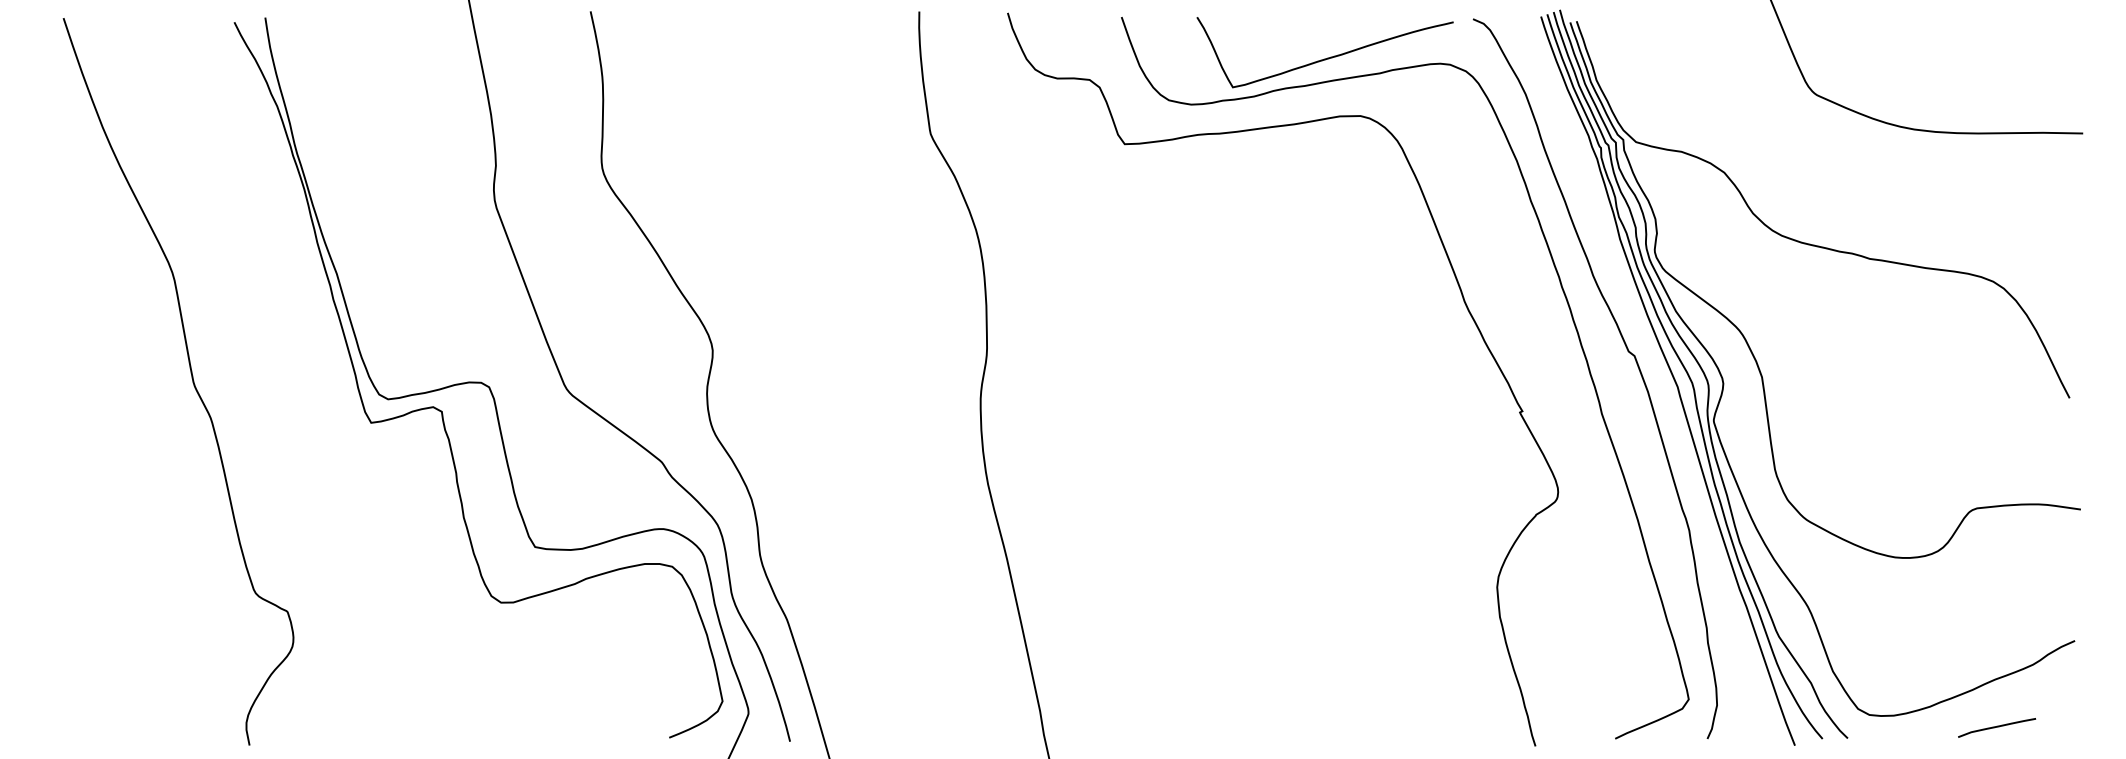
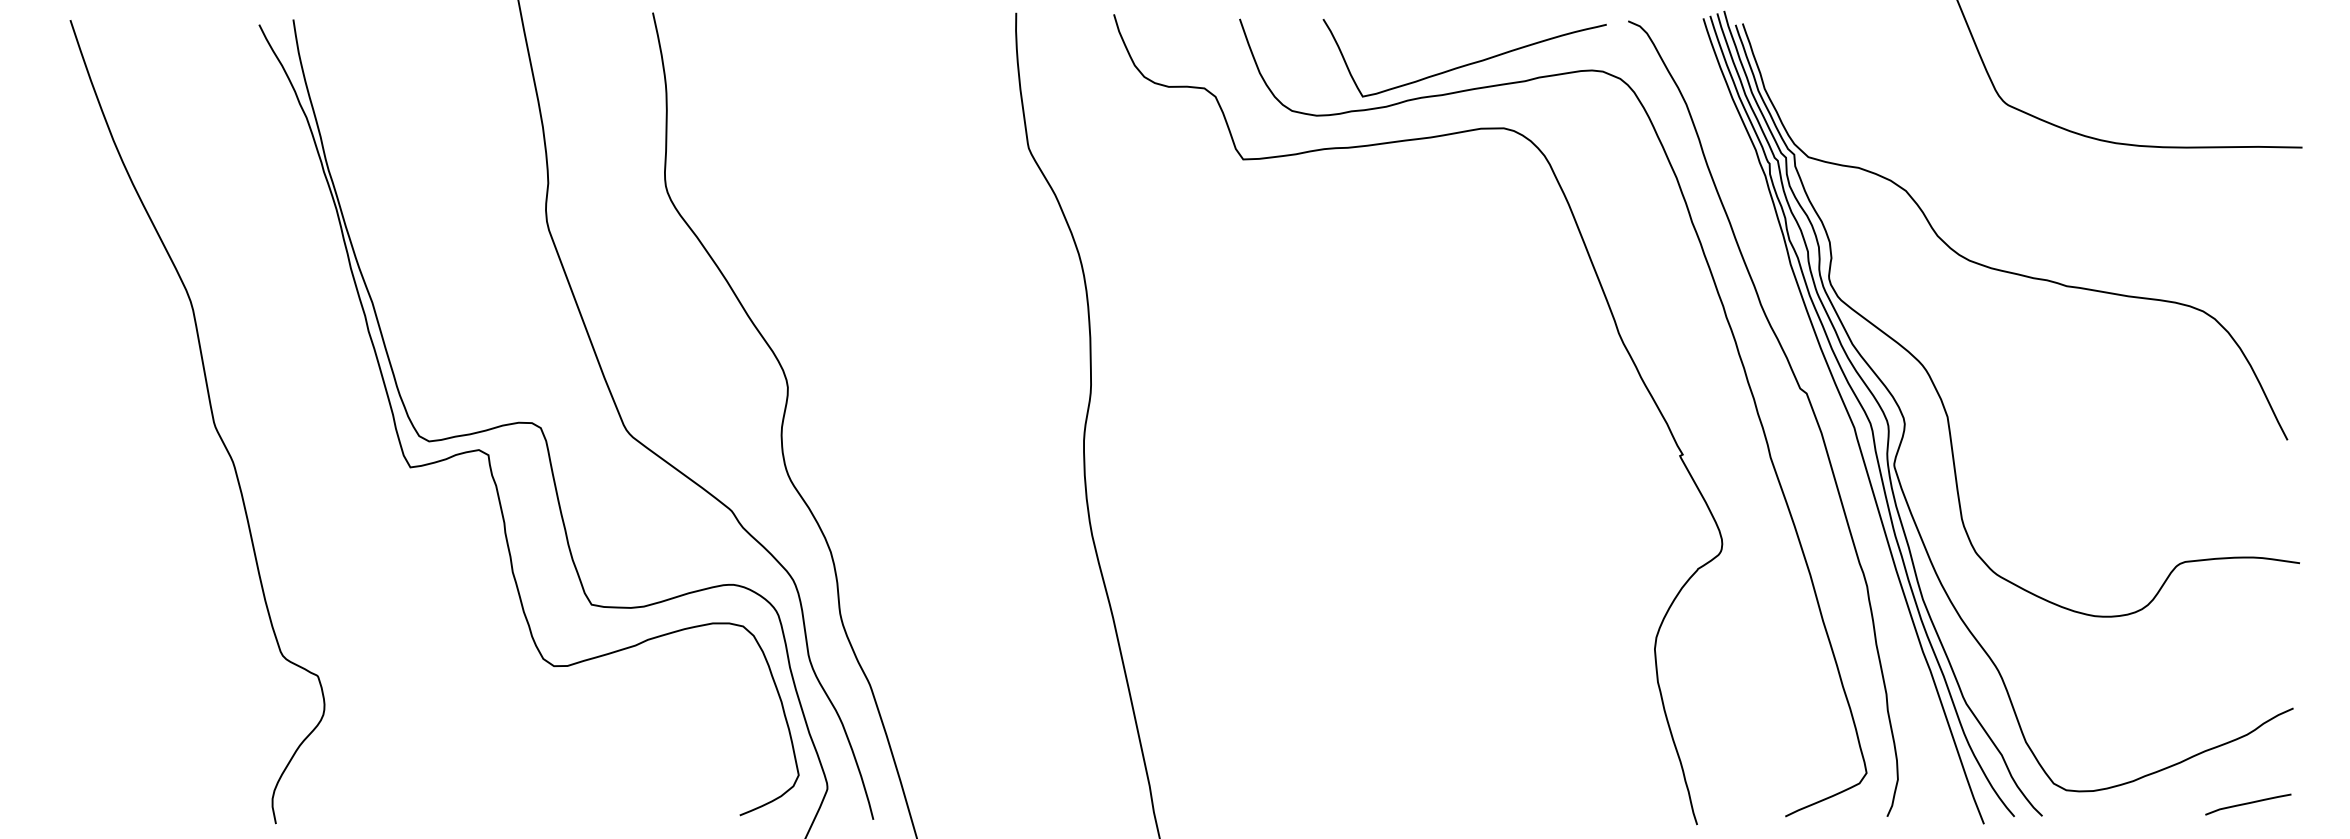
curve: (1997, 727) -> (2248, 804), moved

